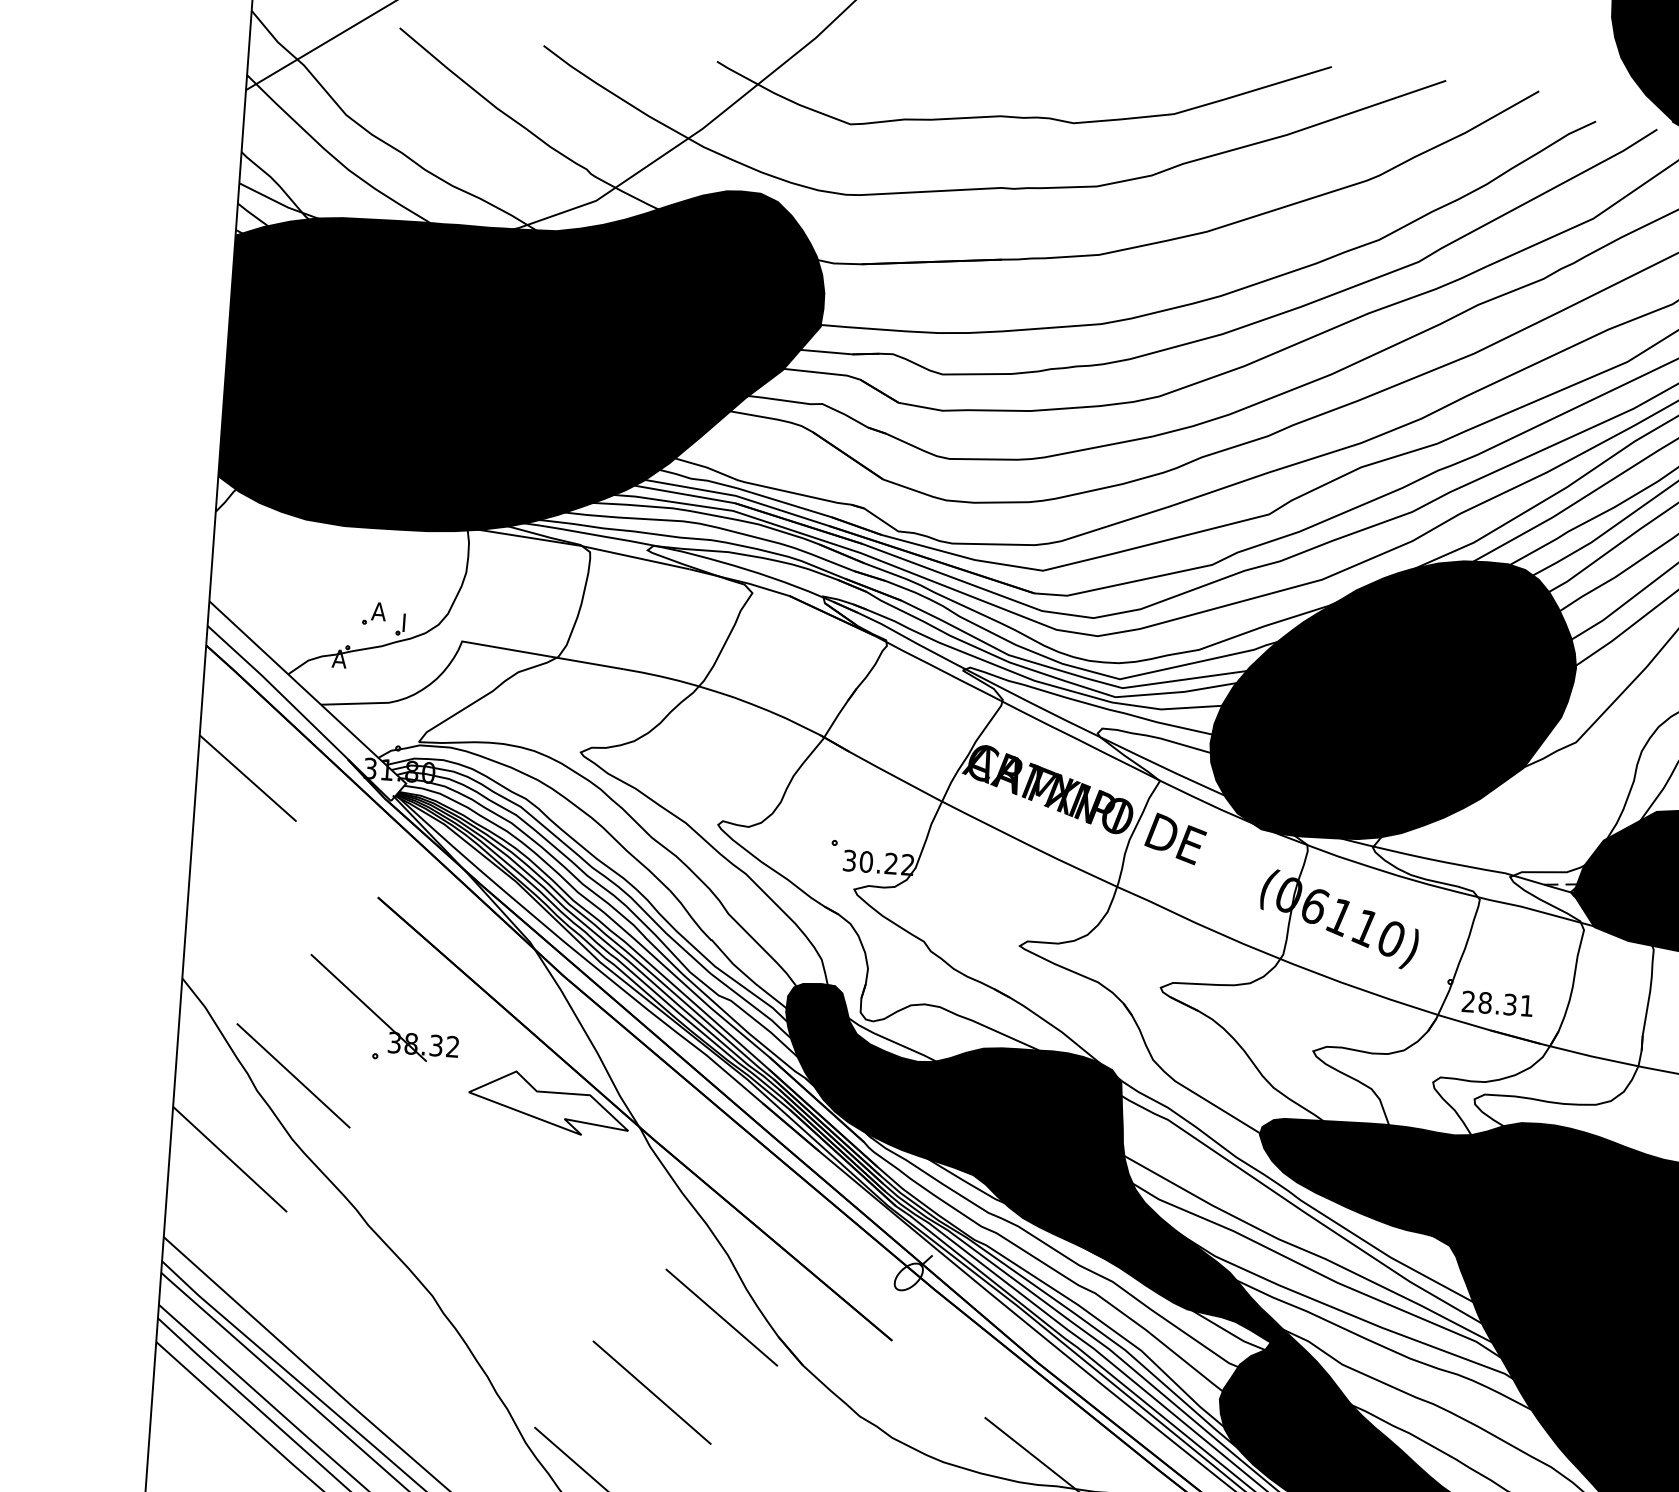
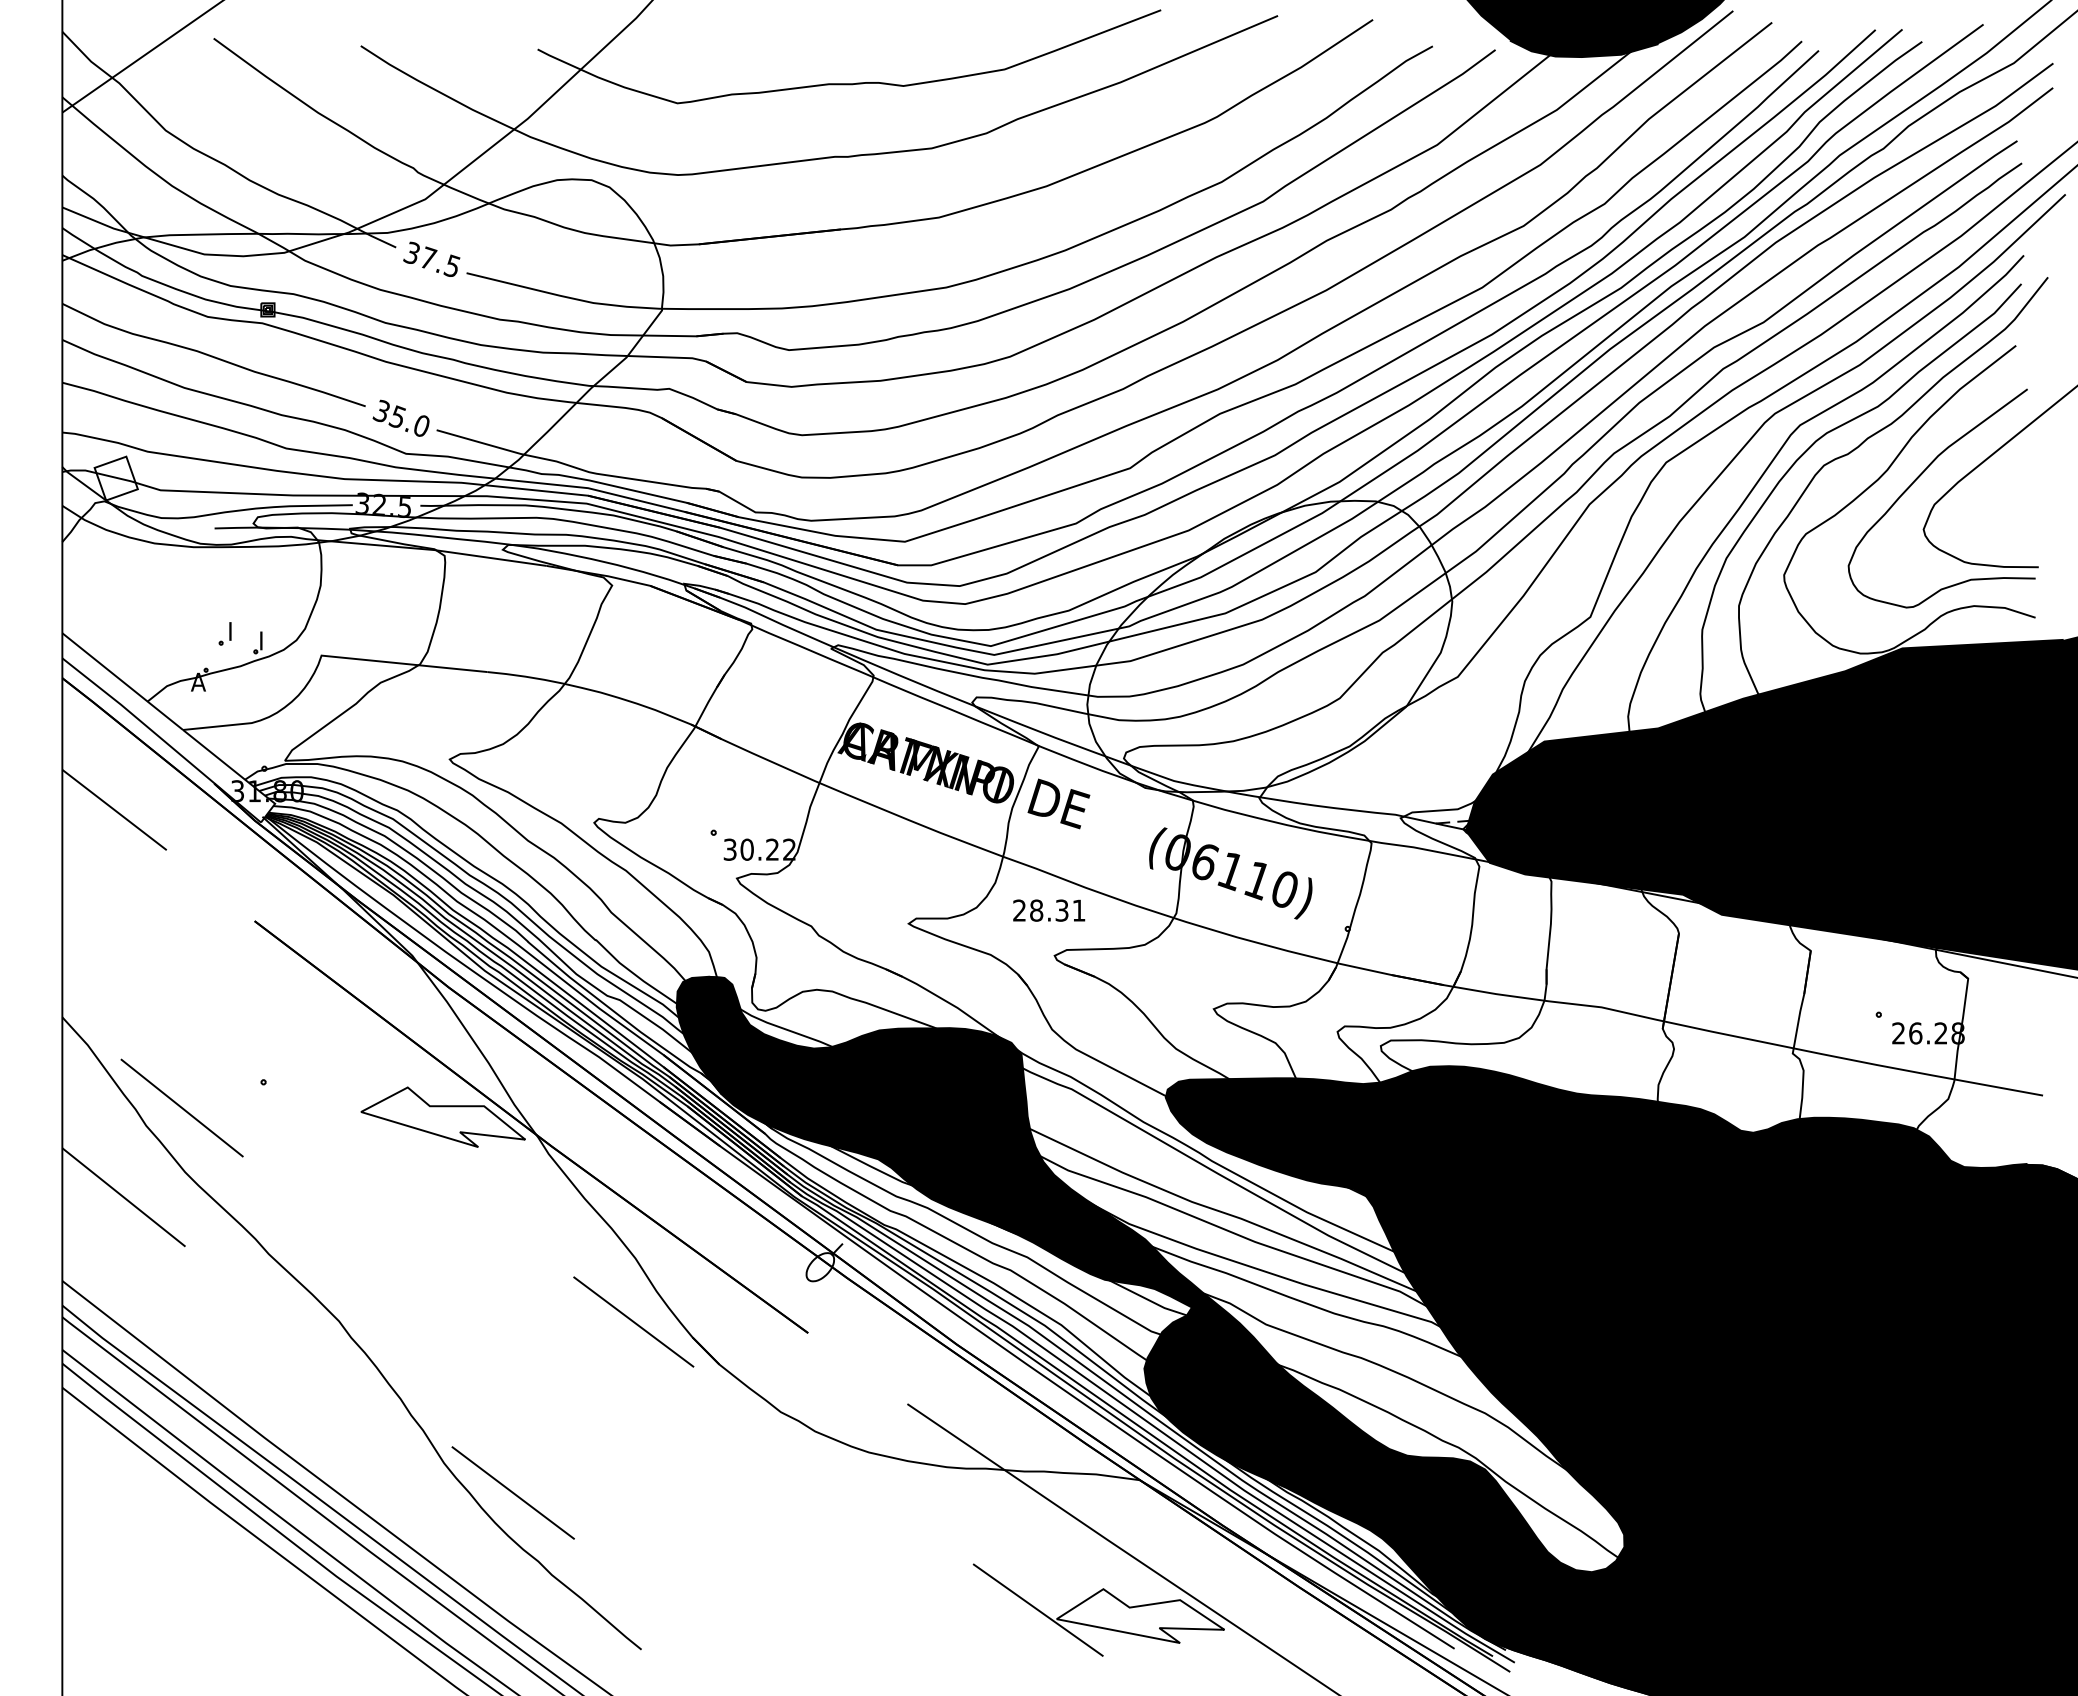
fill: (522, 357) -> (362, 363), removed
text: (378, 611) -> (234, 631), A -> I
fill: (1393, 699) -> (1269, 646), removed
text: (1497, 1003) -> (1049, 910), moved
part: (377, 1014) -> (262, 1039), removed
line: (652, 1392) -> (568, 1402), removed

